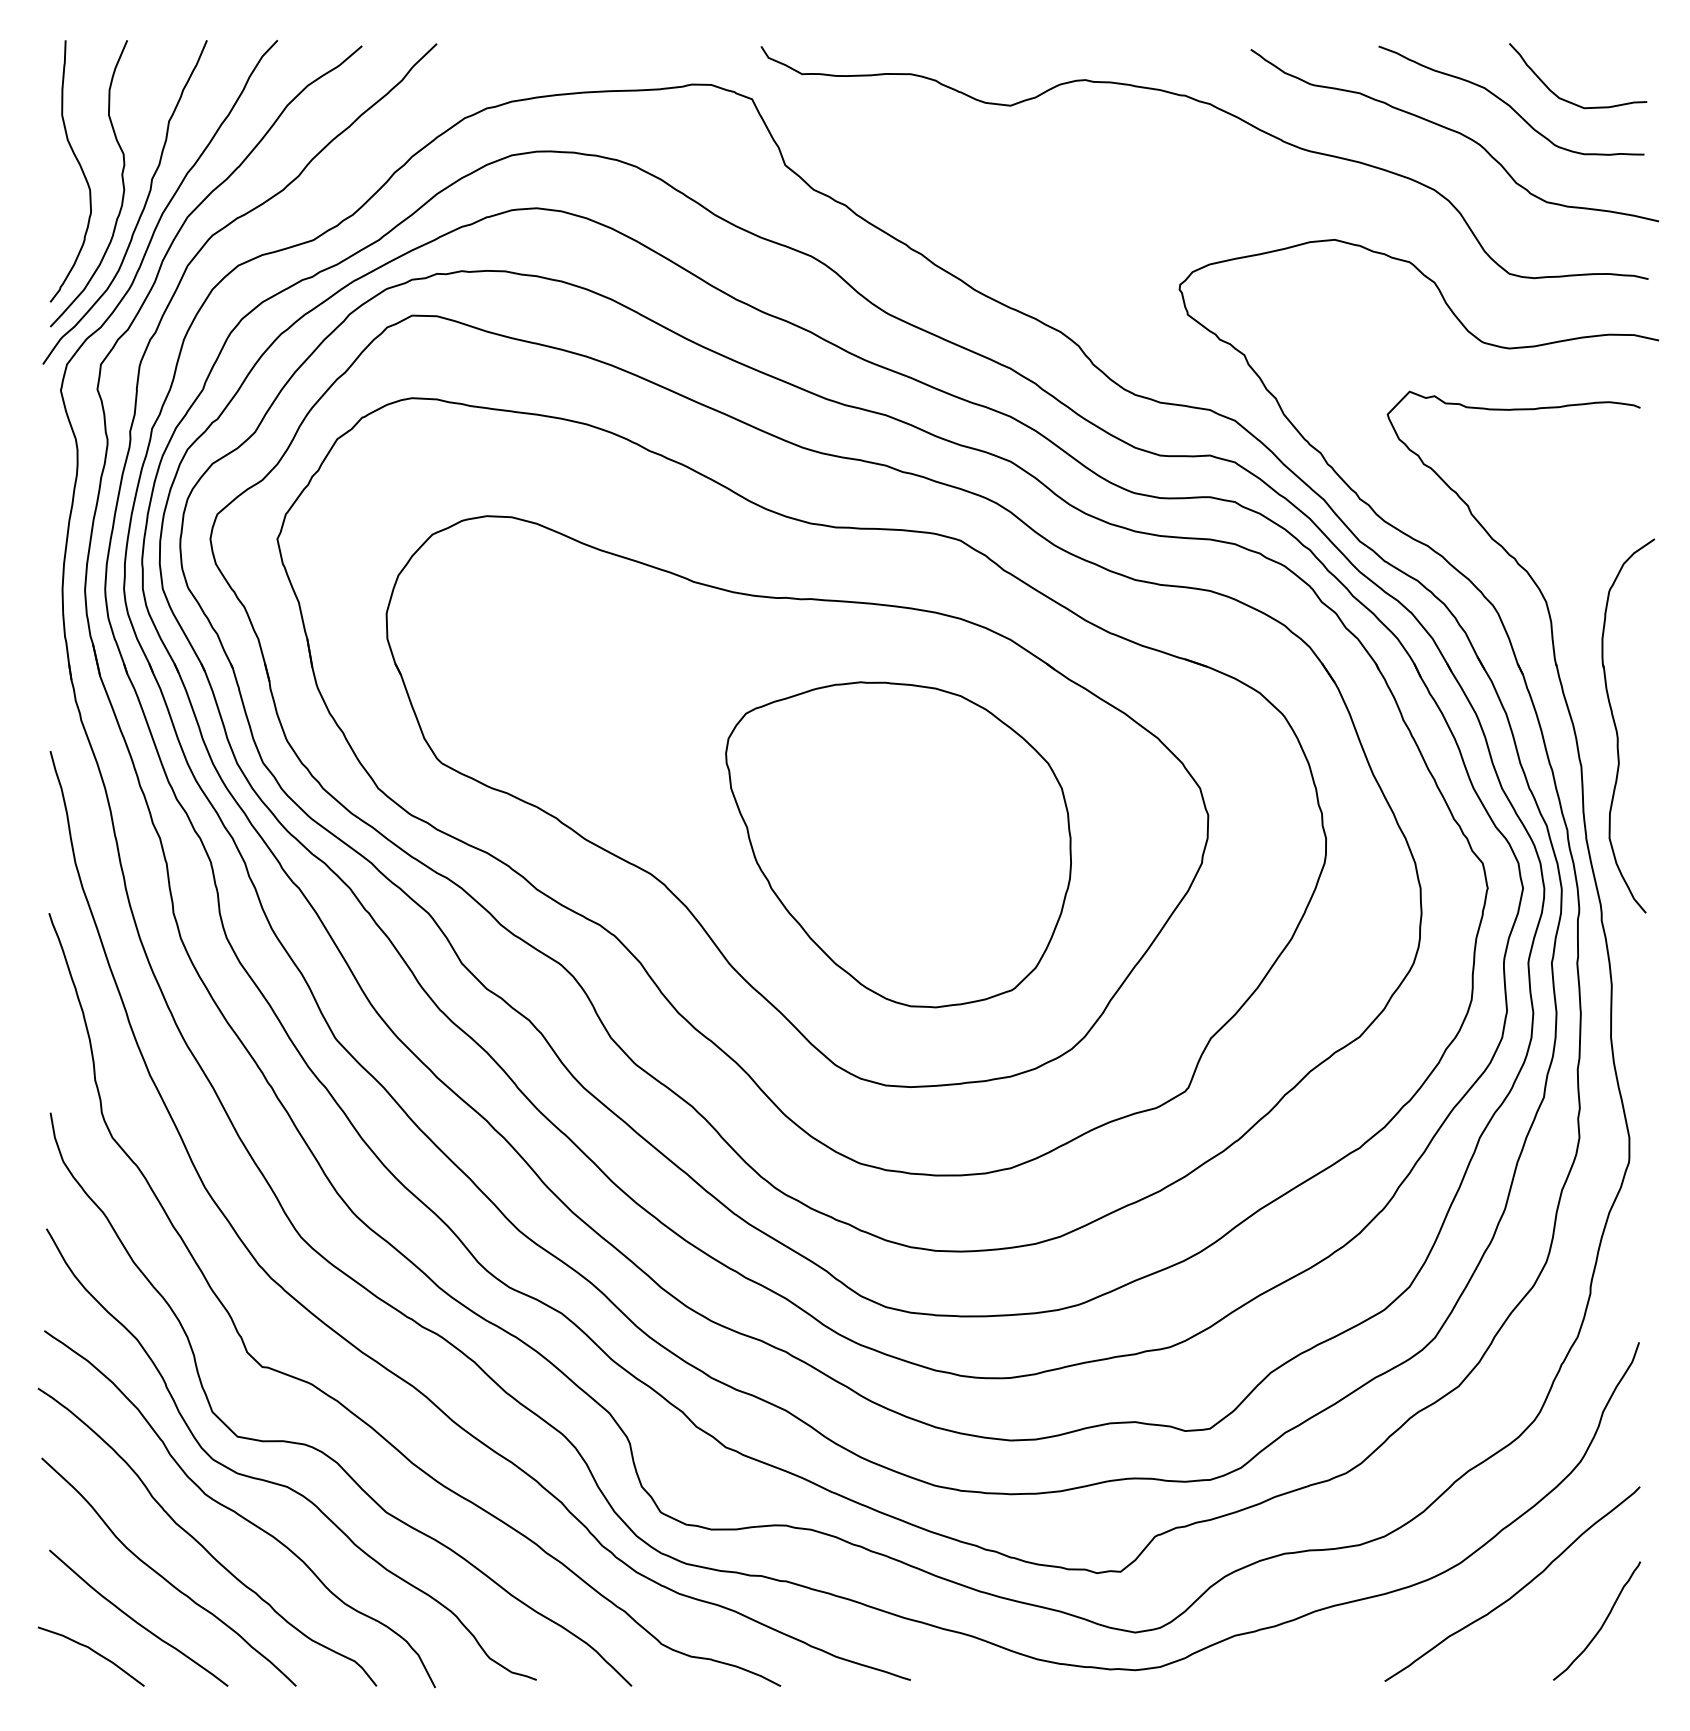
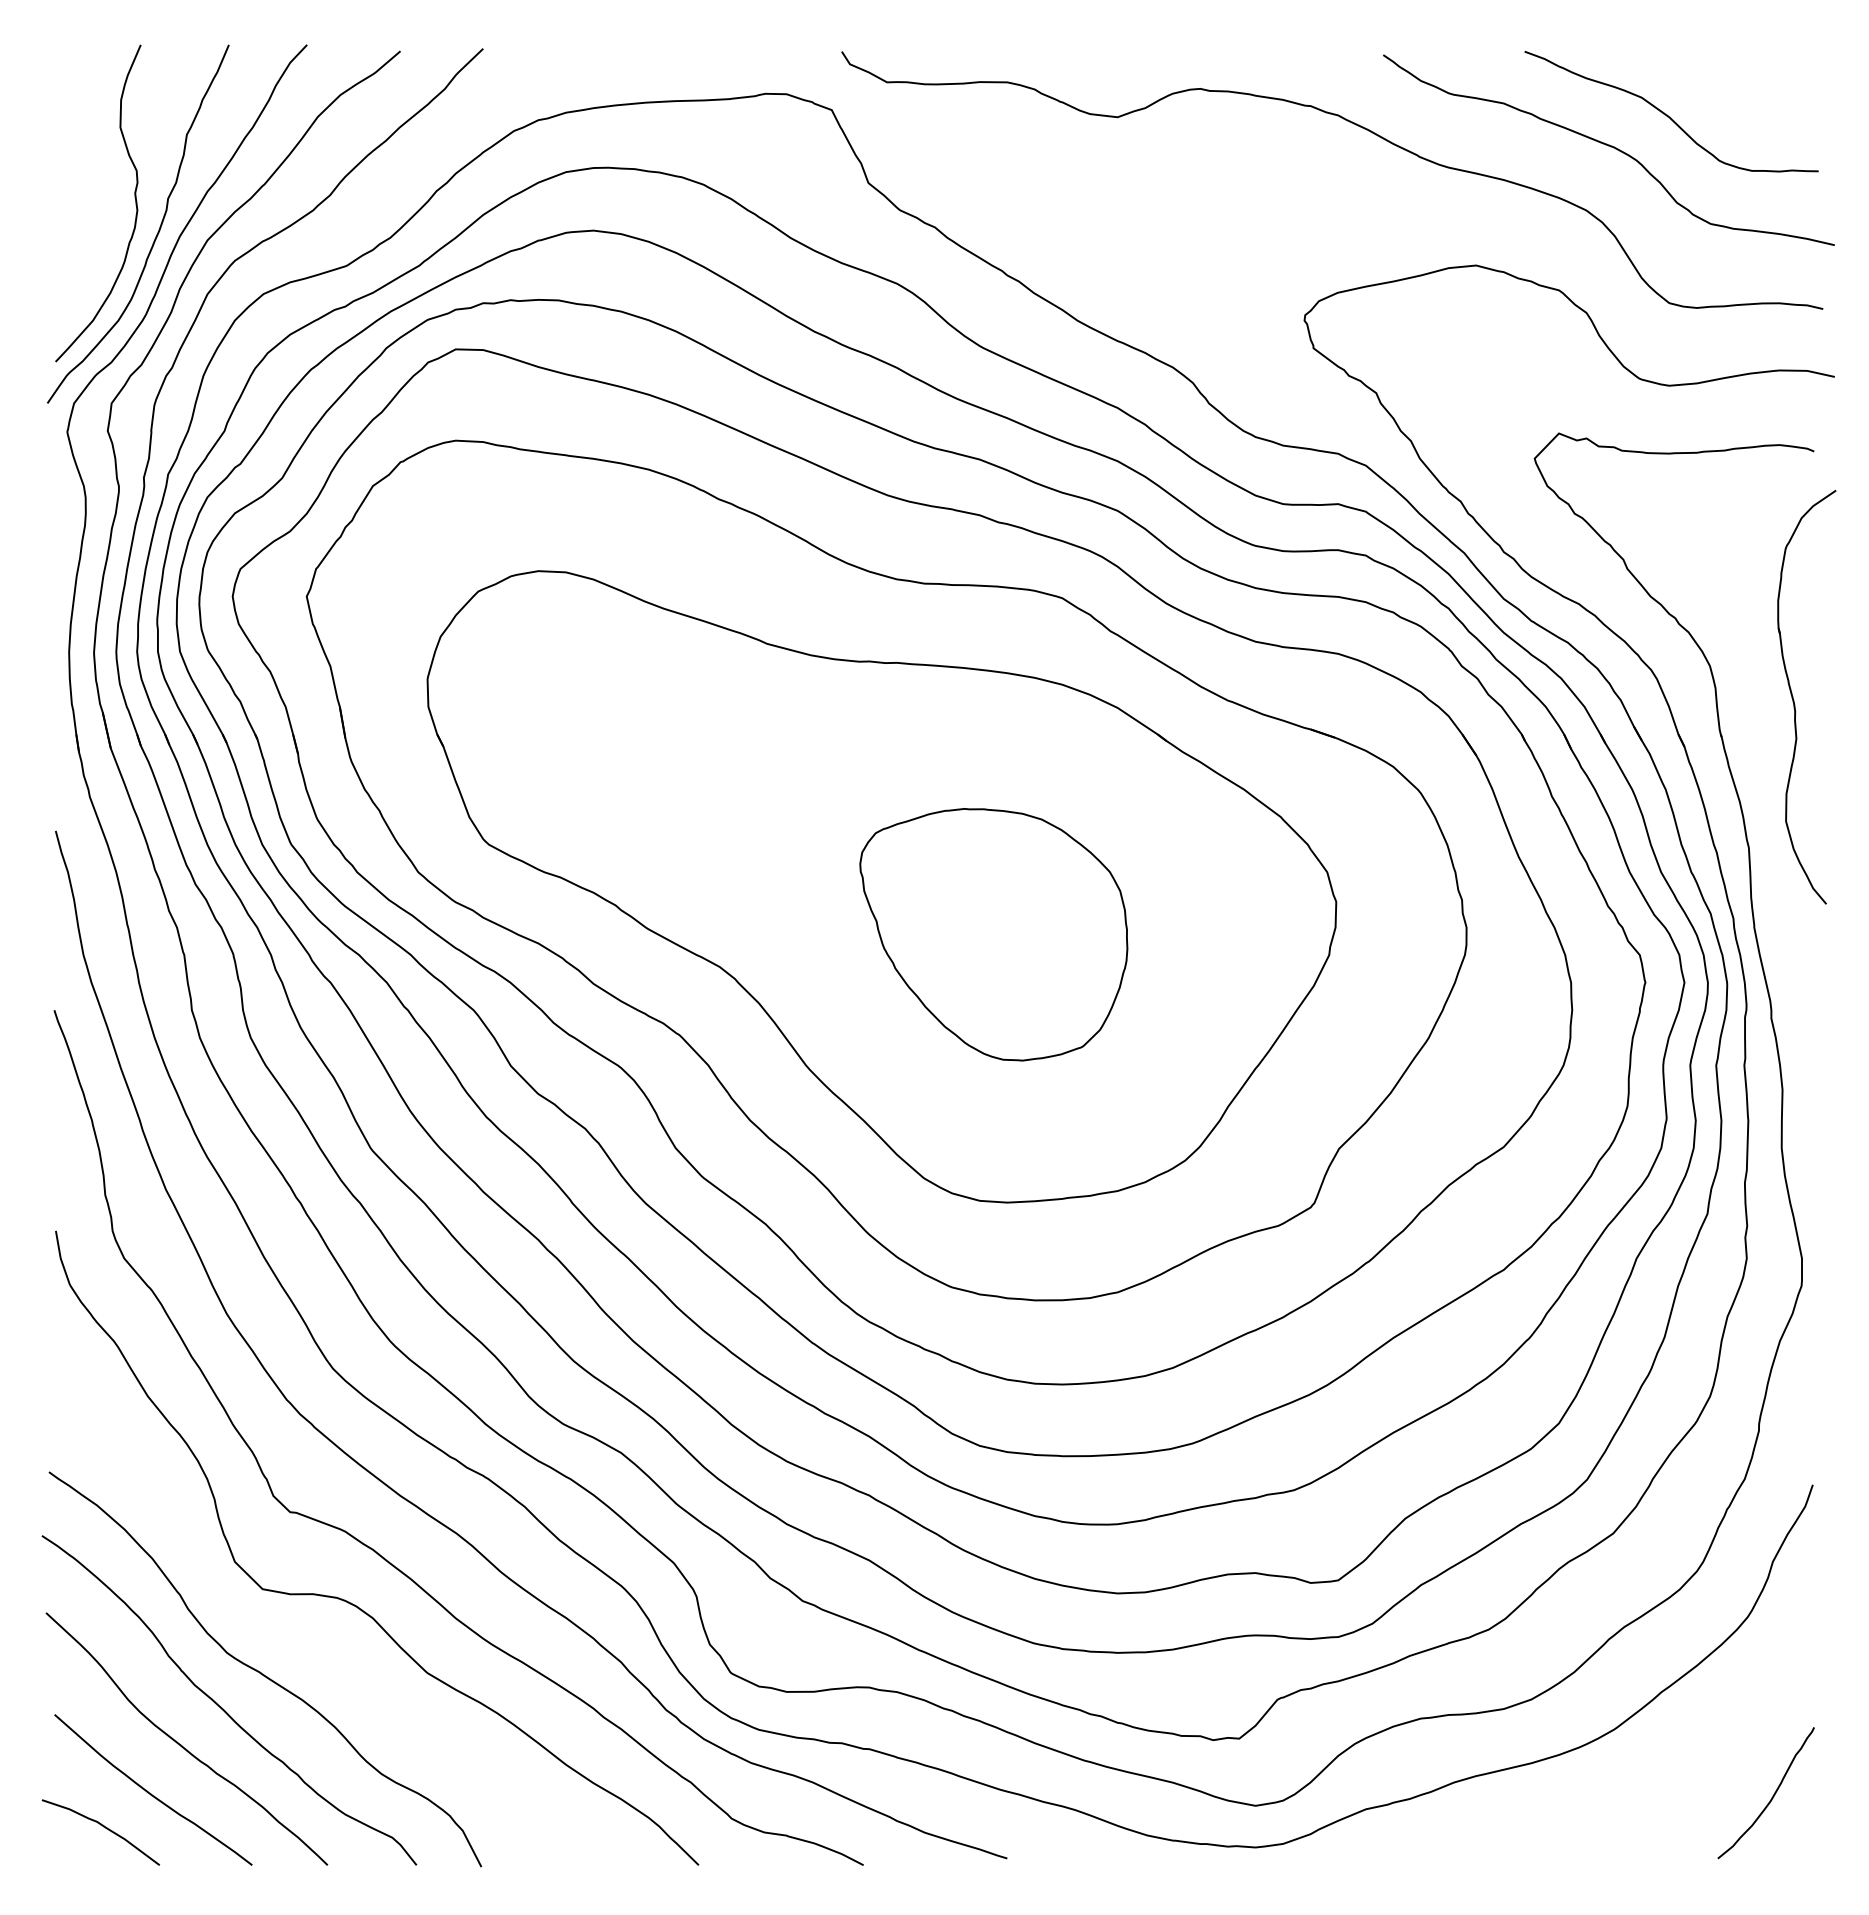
curve: (1568, 100) -> (1734, 111), removed
curve: (80, 167) -> (88, 185), removed
part: (1617, 728) -> (1794, 700), moved
part: (898, 844) -> (993, 934), size x0.7
curve: (280, 1483) -> (310, 1641), removed
curve: (1516, 1591) -> (1677, 1760), removed

